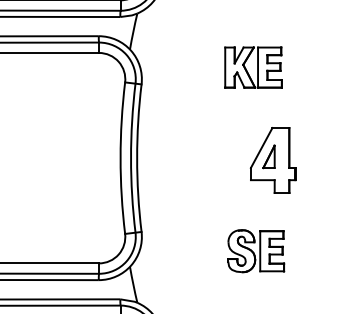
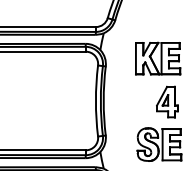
part: (254, 67) -> (158, 58), size x1.67
part: (256, 250) -> (159, 144), size x1.67

